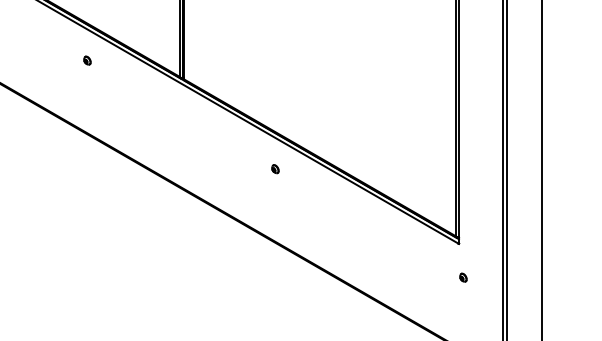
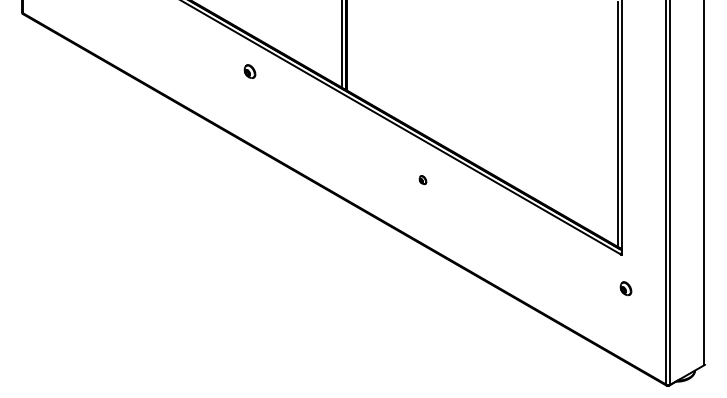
part: (86, 60) -> (249, 71), size x1.6
part: (274, 169) -> (422, 180), moved
part: (462, 277) -> (625, 288), size x1.6

